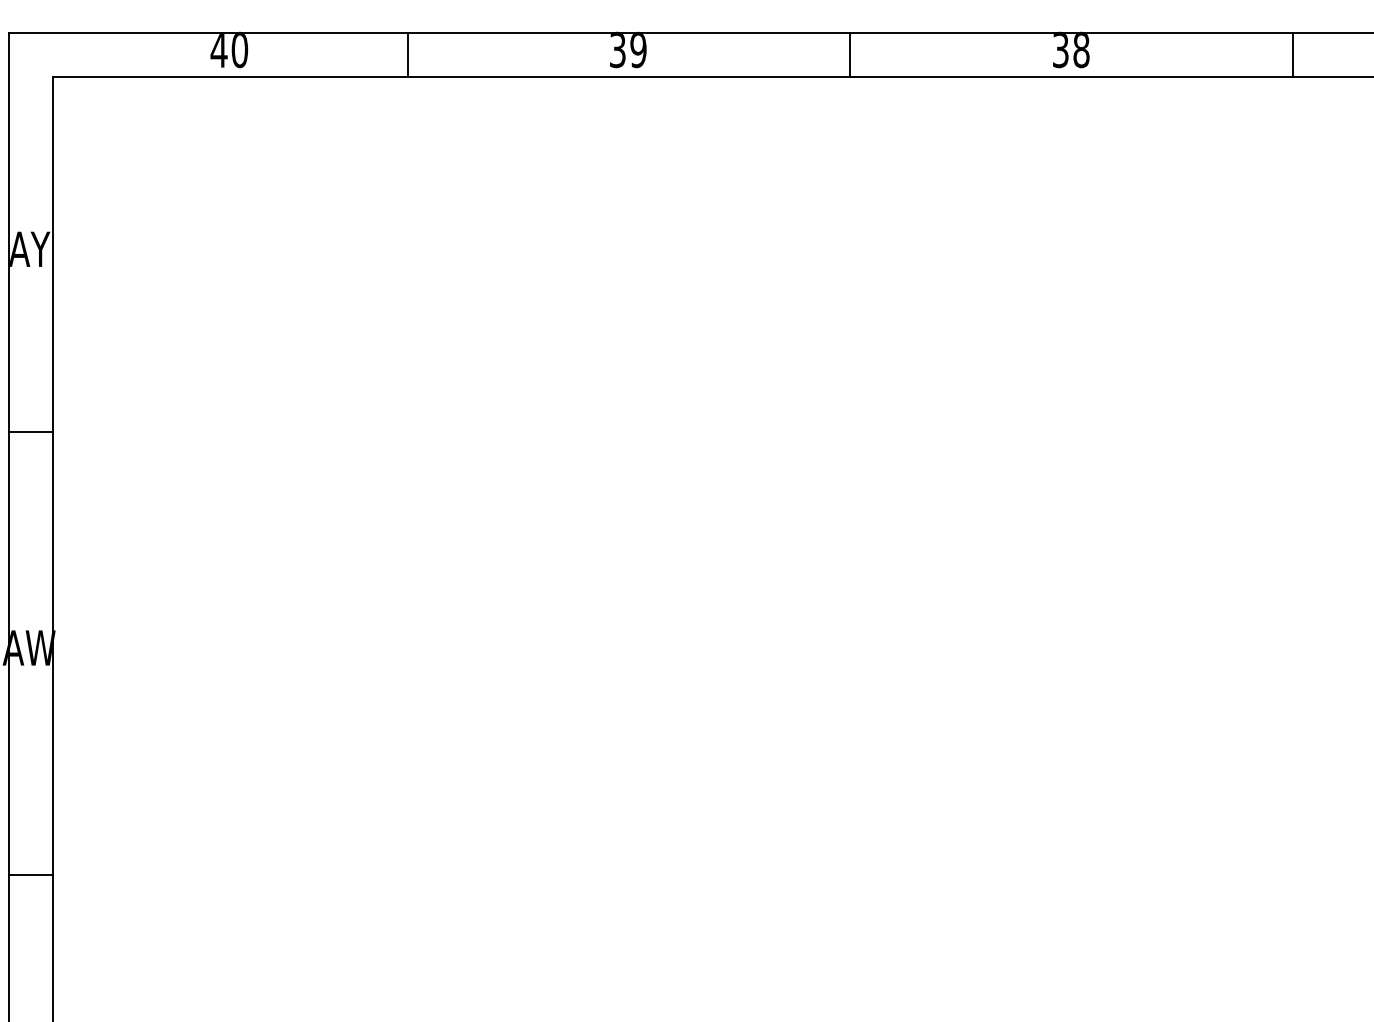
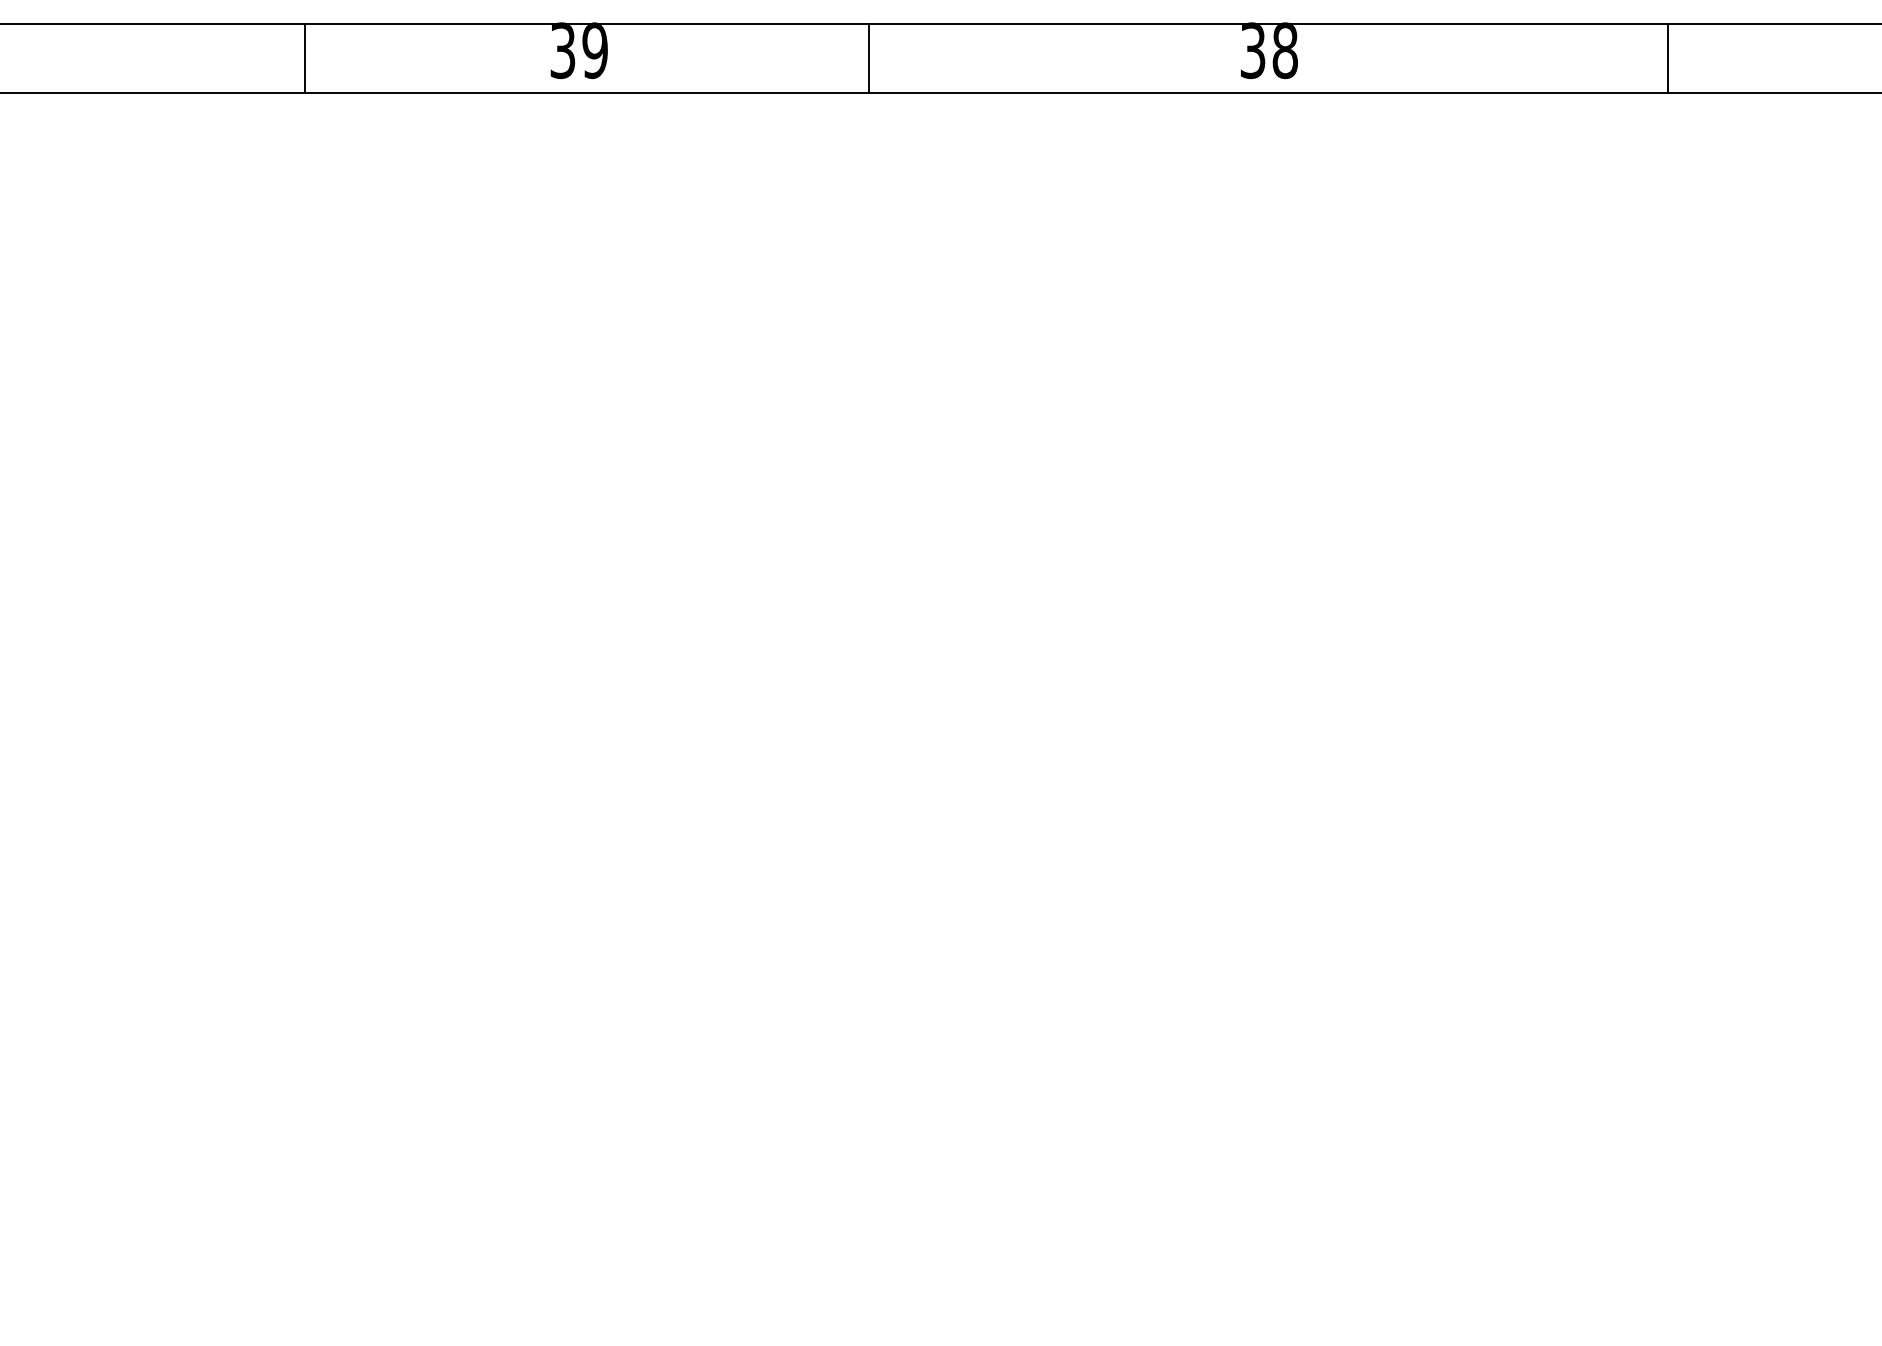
line: (407, 54) -> (305, 57), moved
line: (850, 54) -> (869, 57), moved
line: (1293, 54) -> (1668, 57), moved

